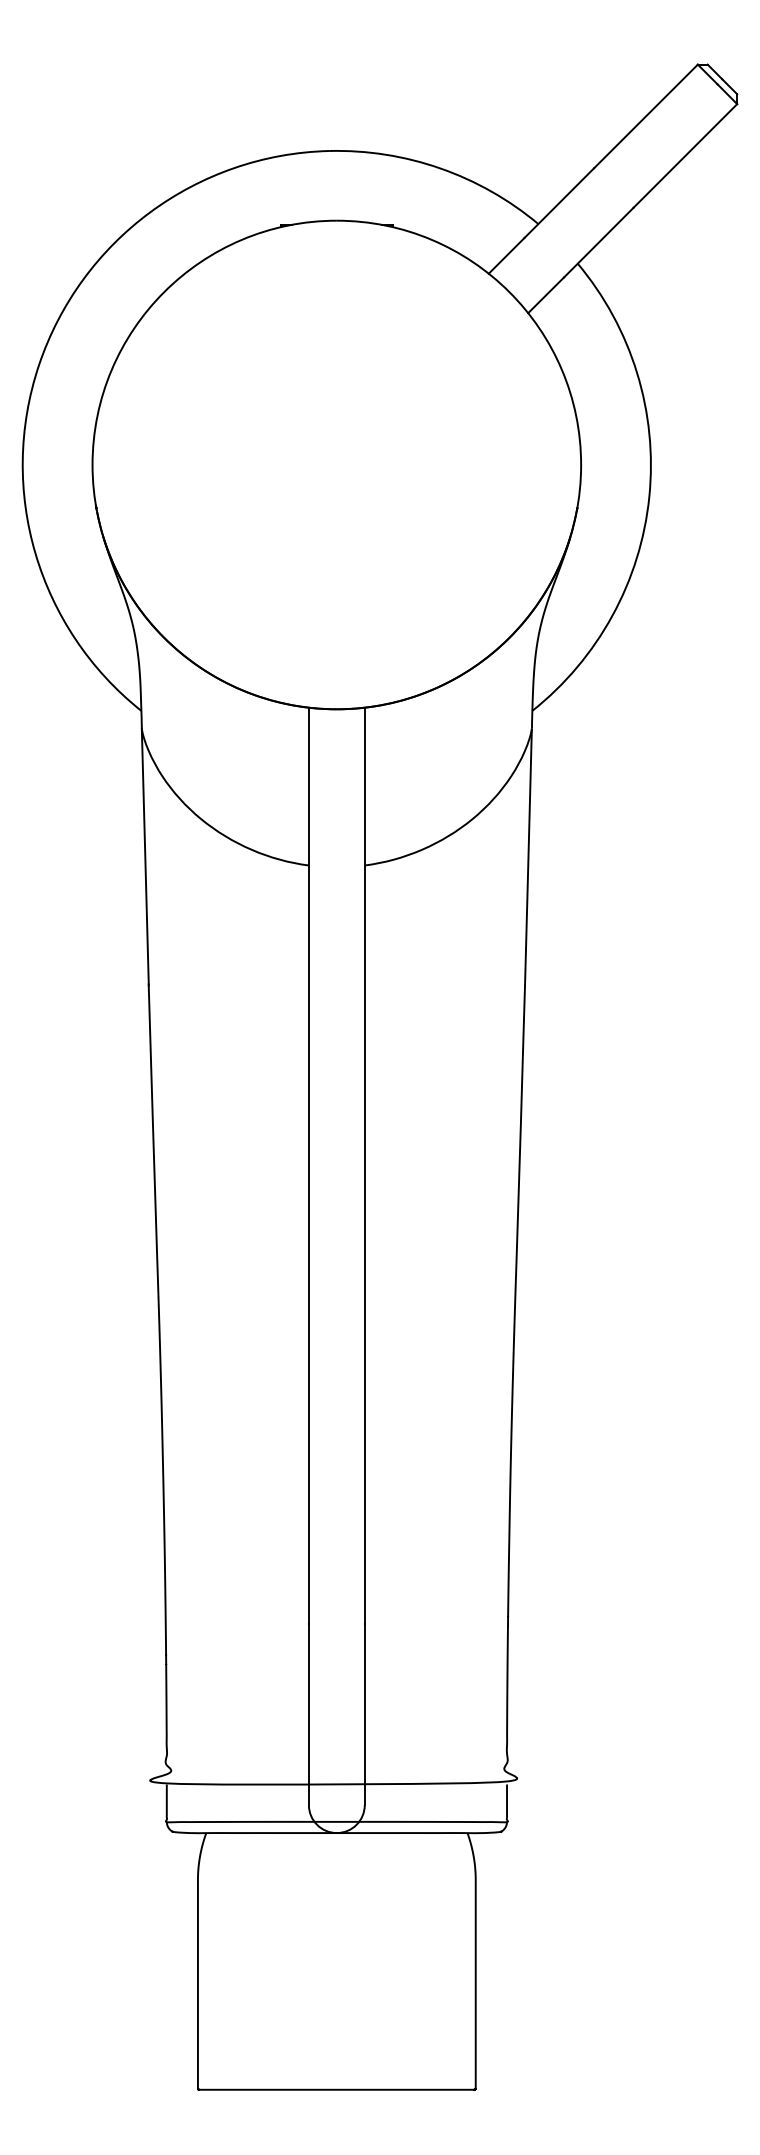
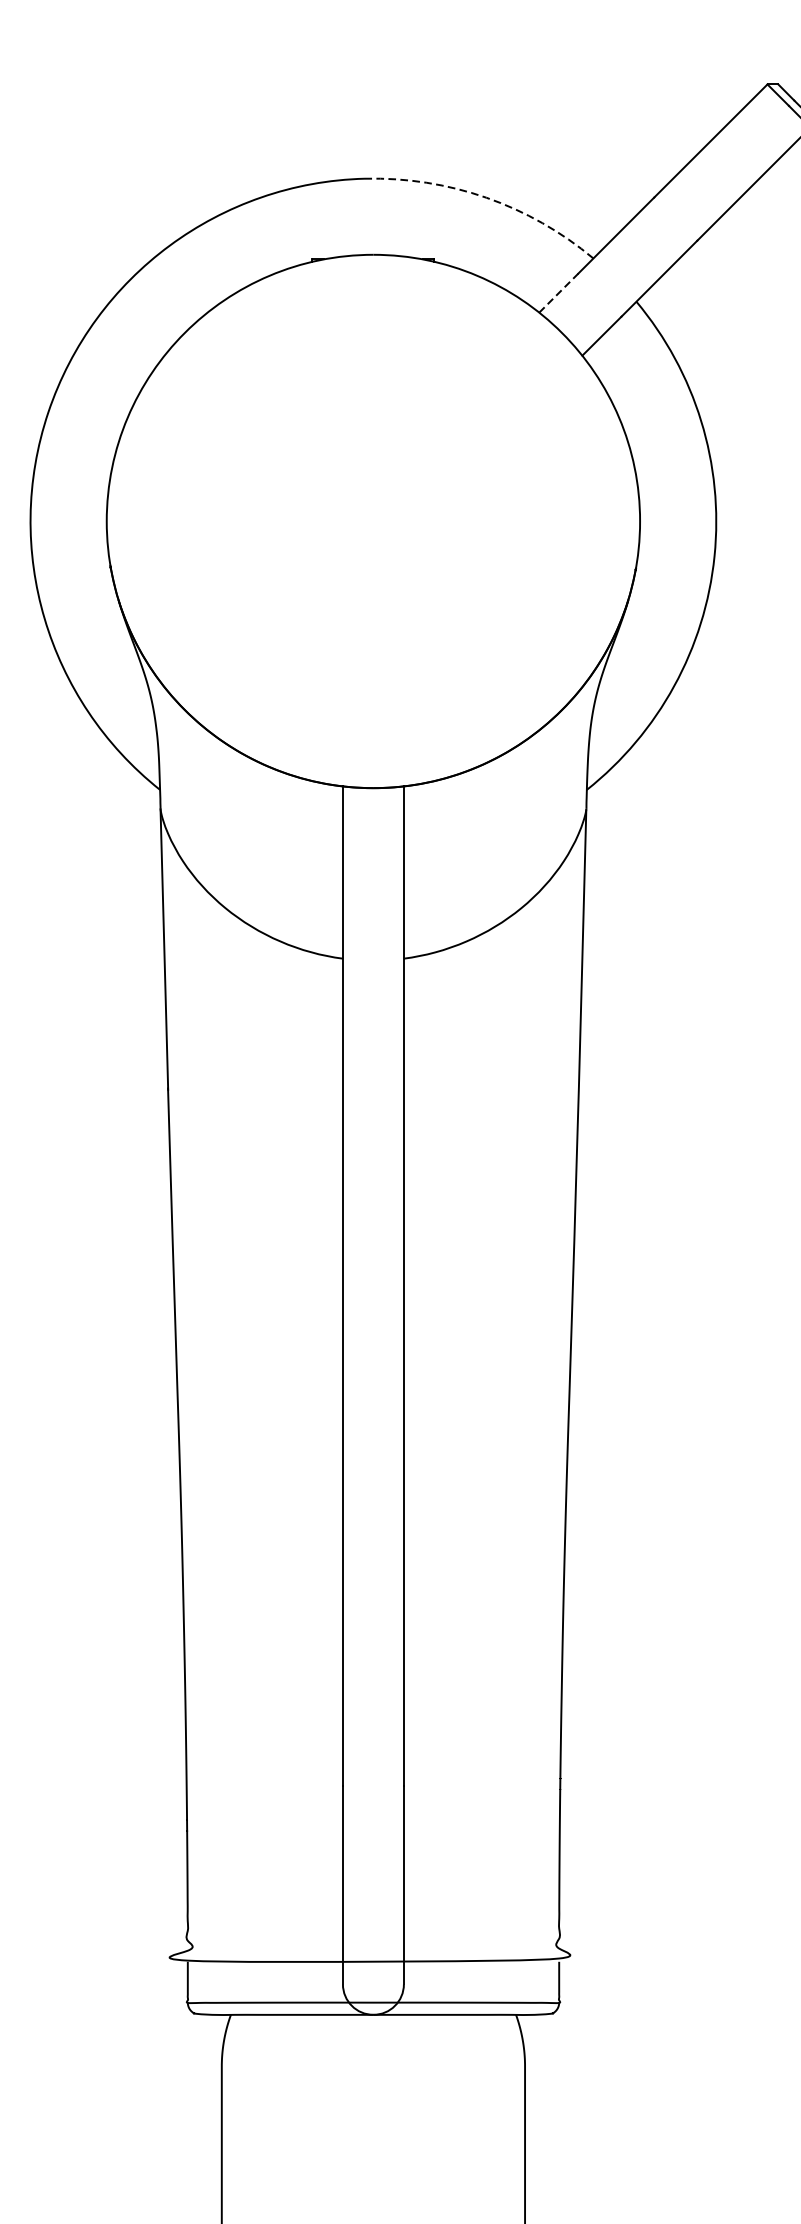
arc: (440, 168) -> (486, 197), solid -> dashed
line: (507, 255) -> (559, 292), solid -> dashed

